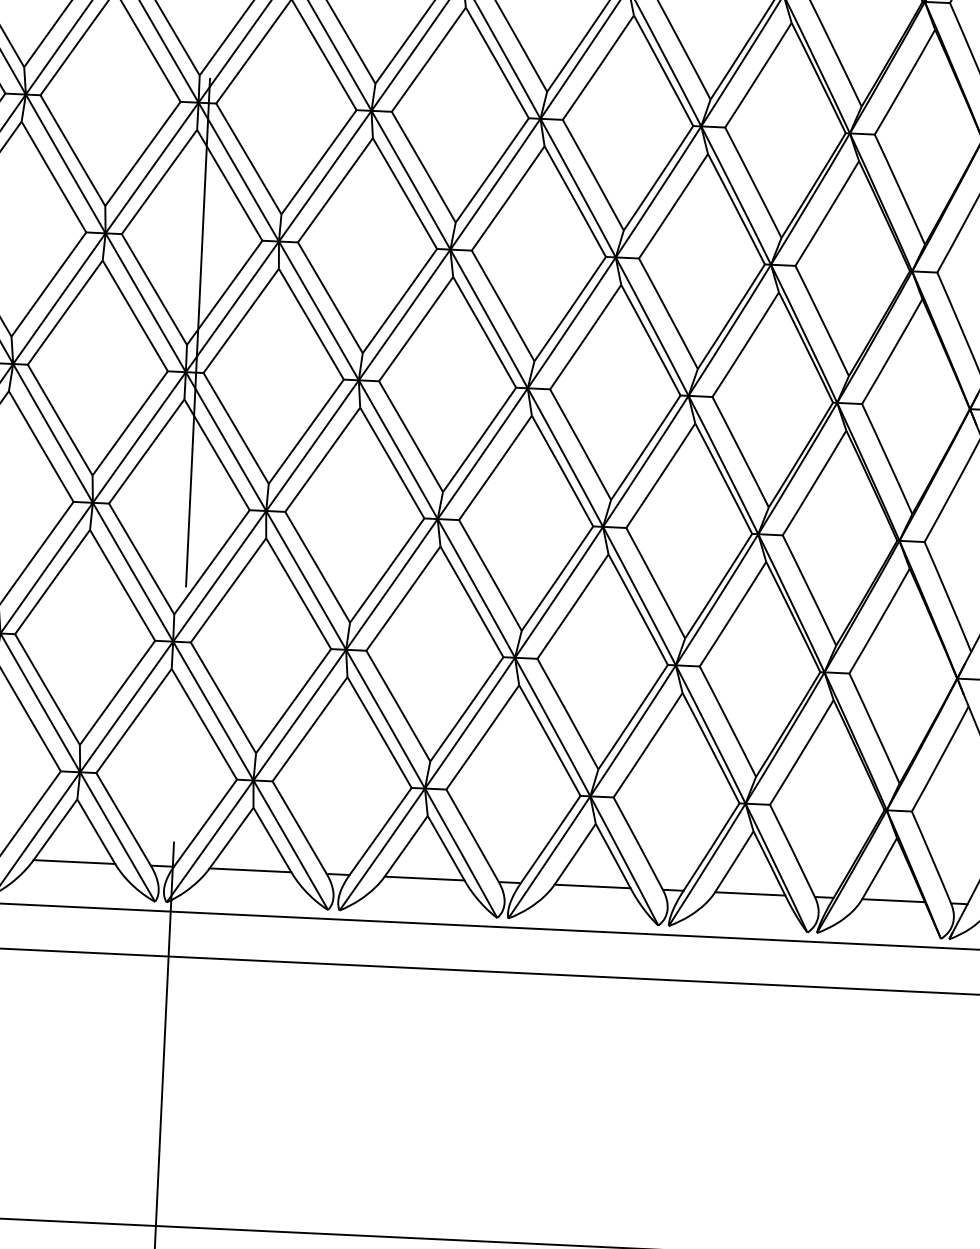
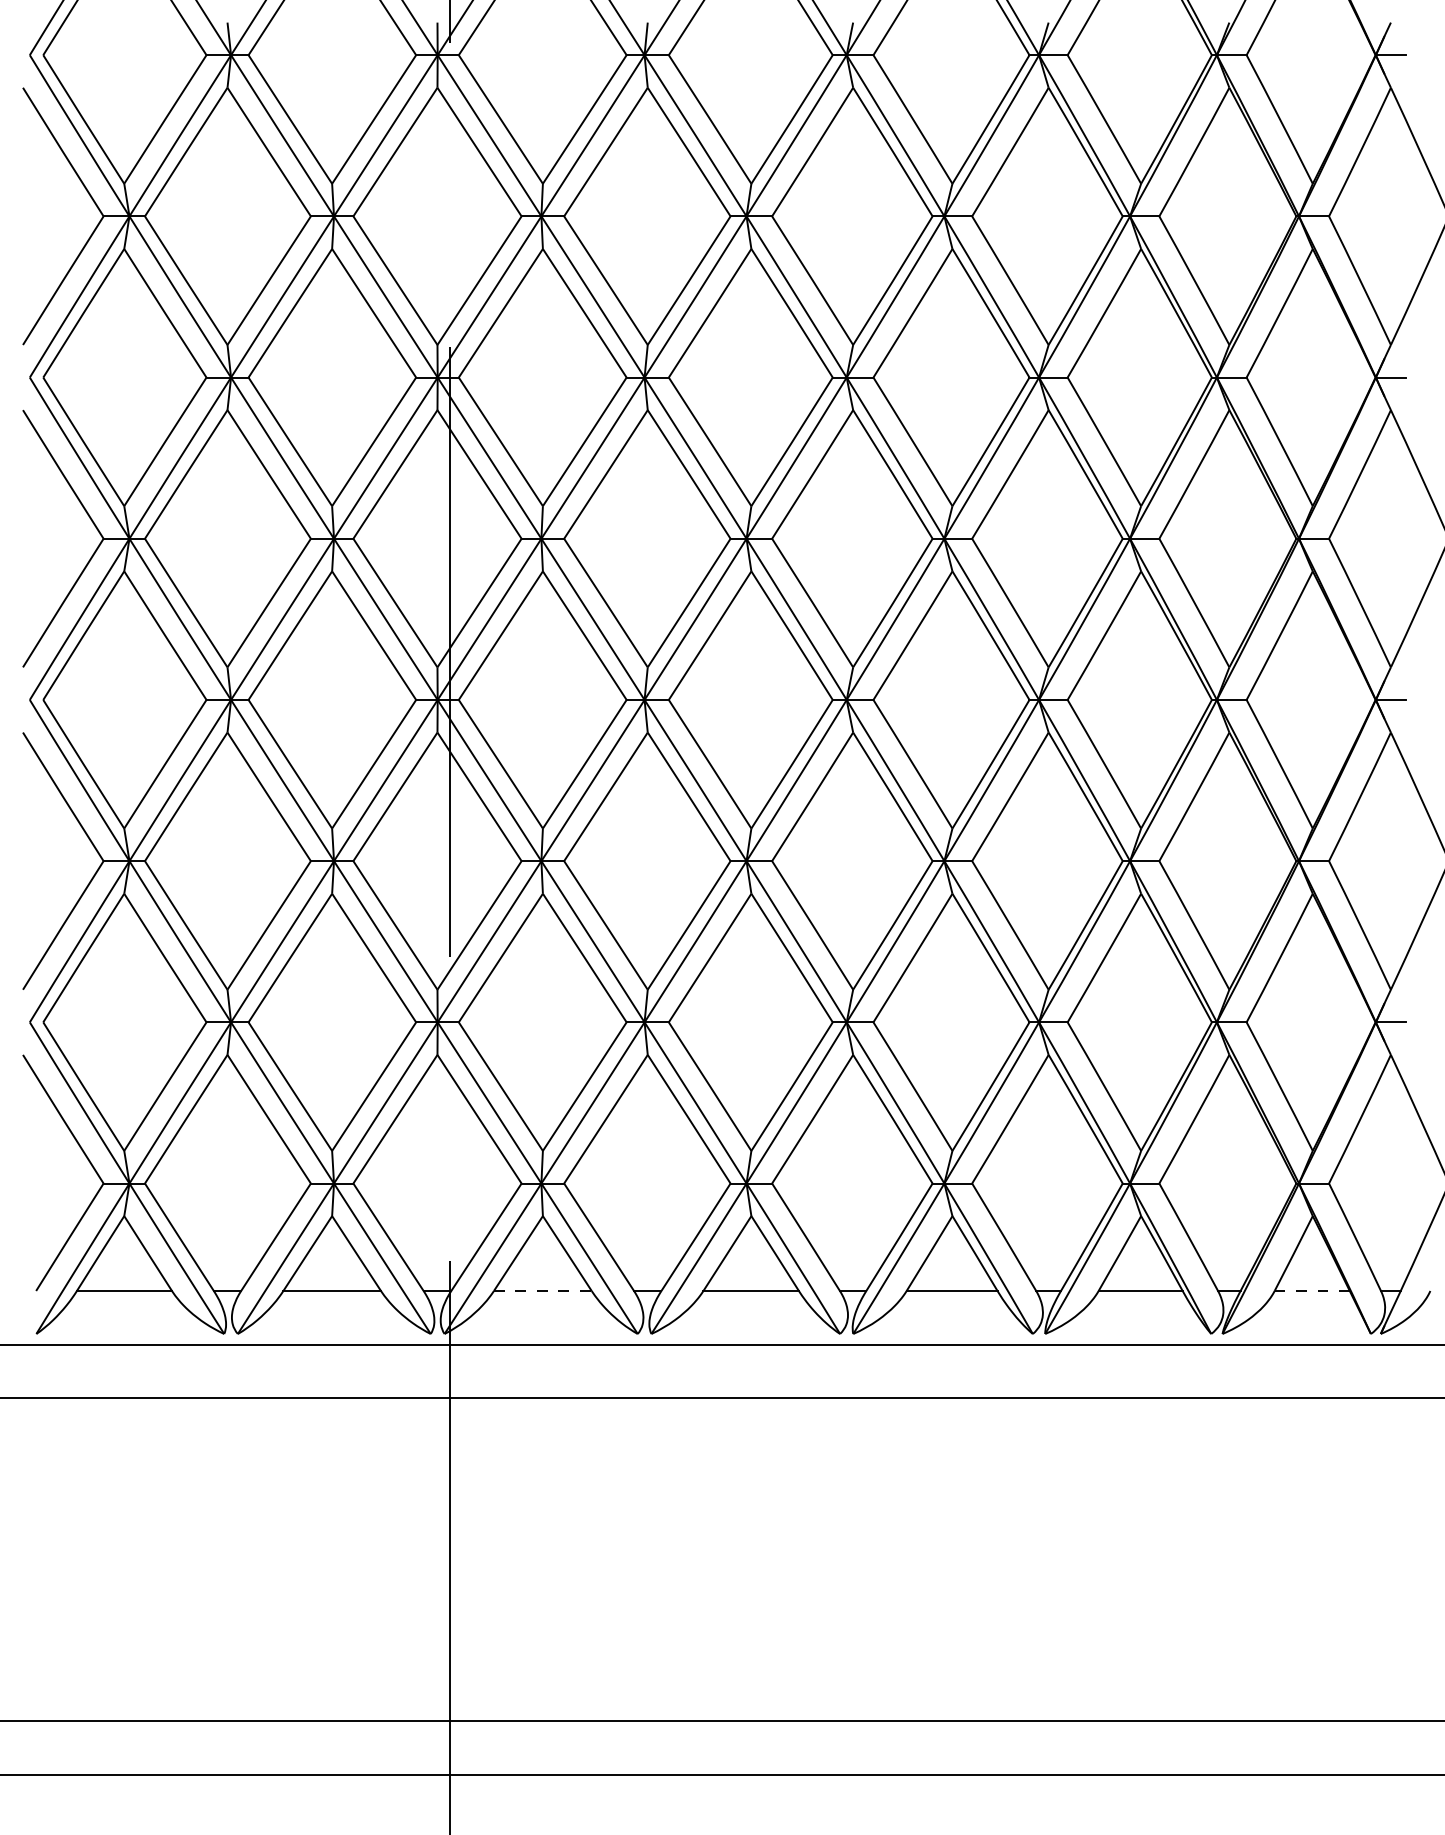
line: (250, 870) -> (542, 1291), solid -> dashed
line: (893, 901) -> (1312, 1291), solid -> dashed

